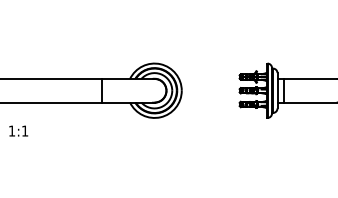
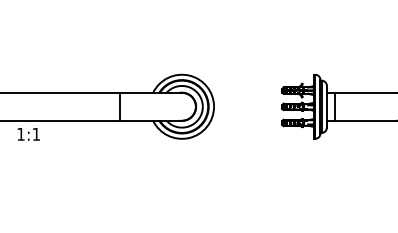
text: (18, 131) -> (28, 134), moved

